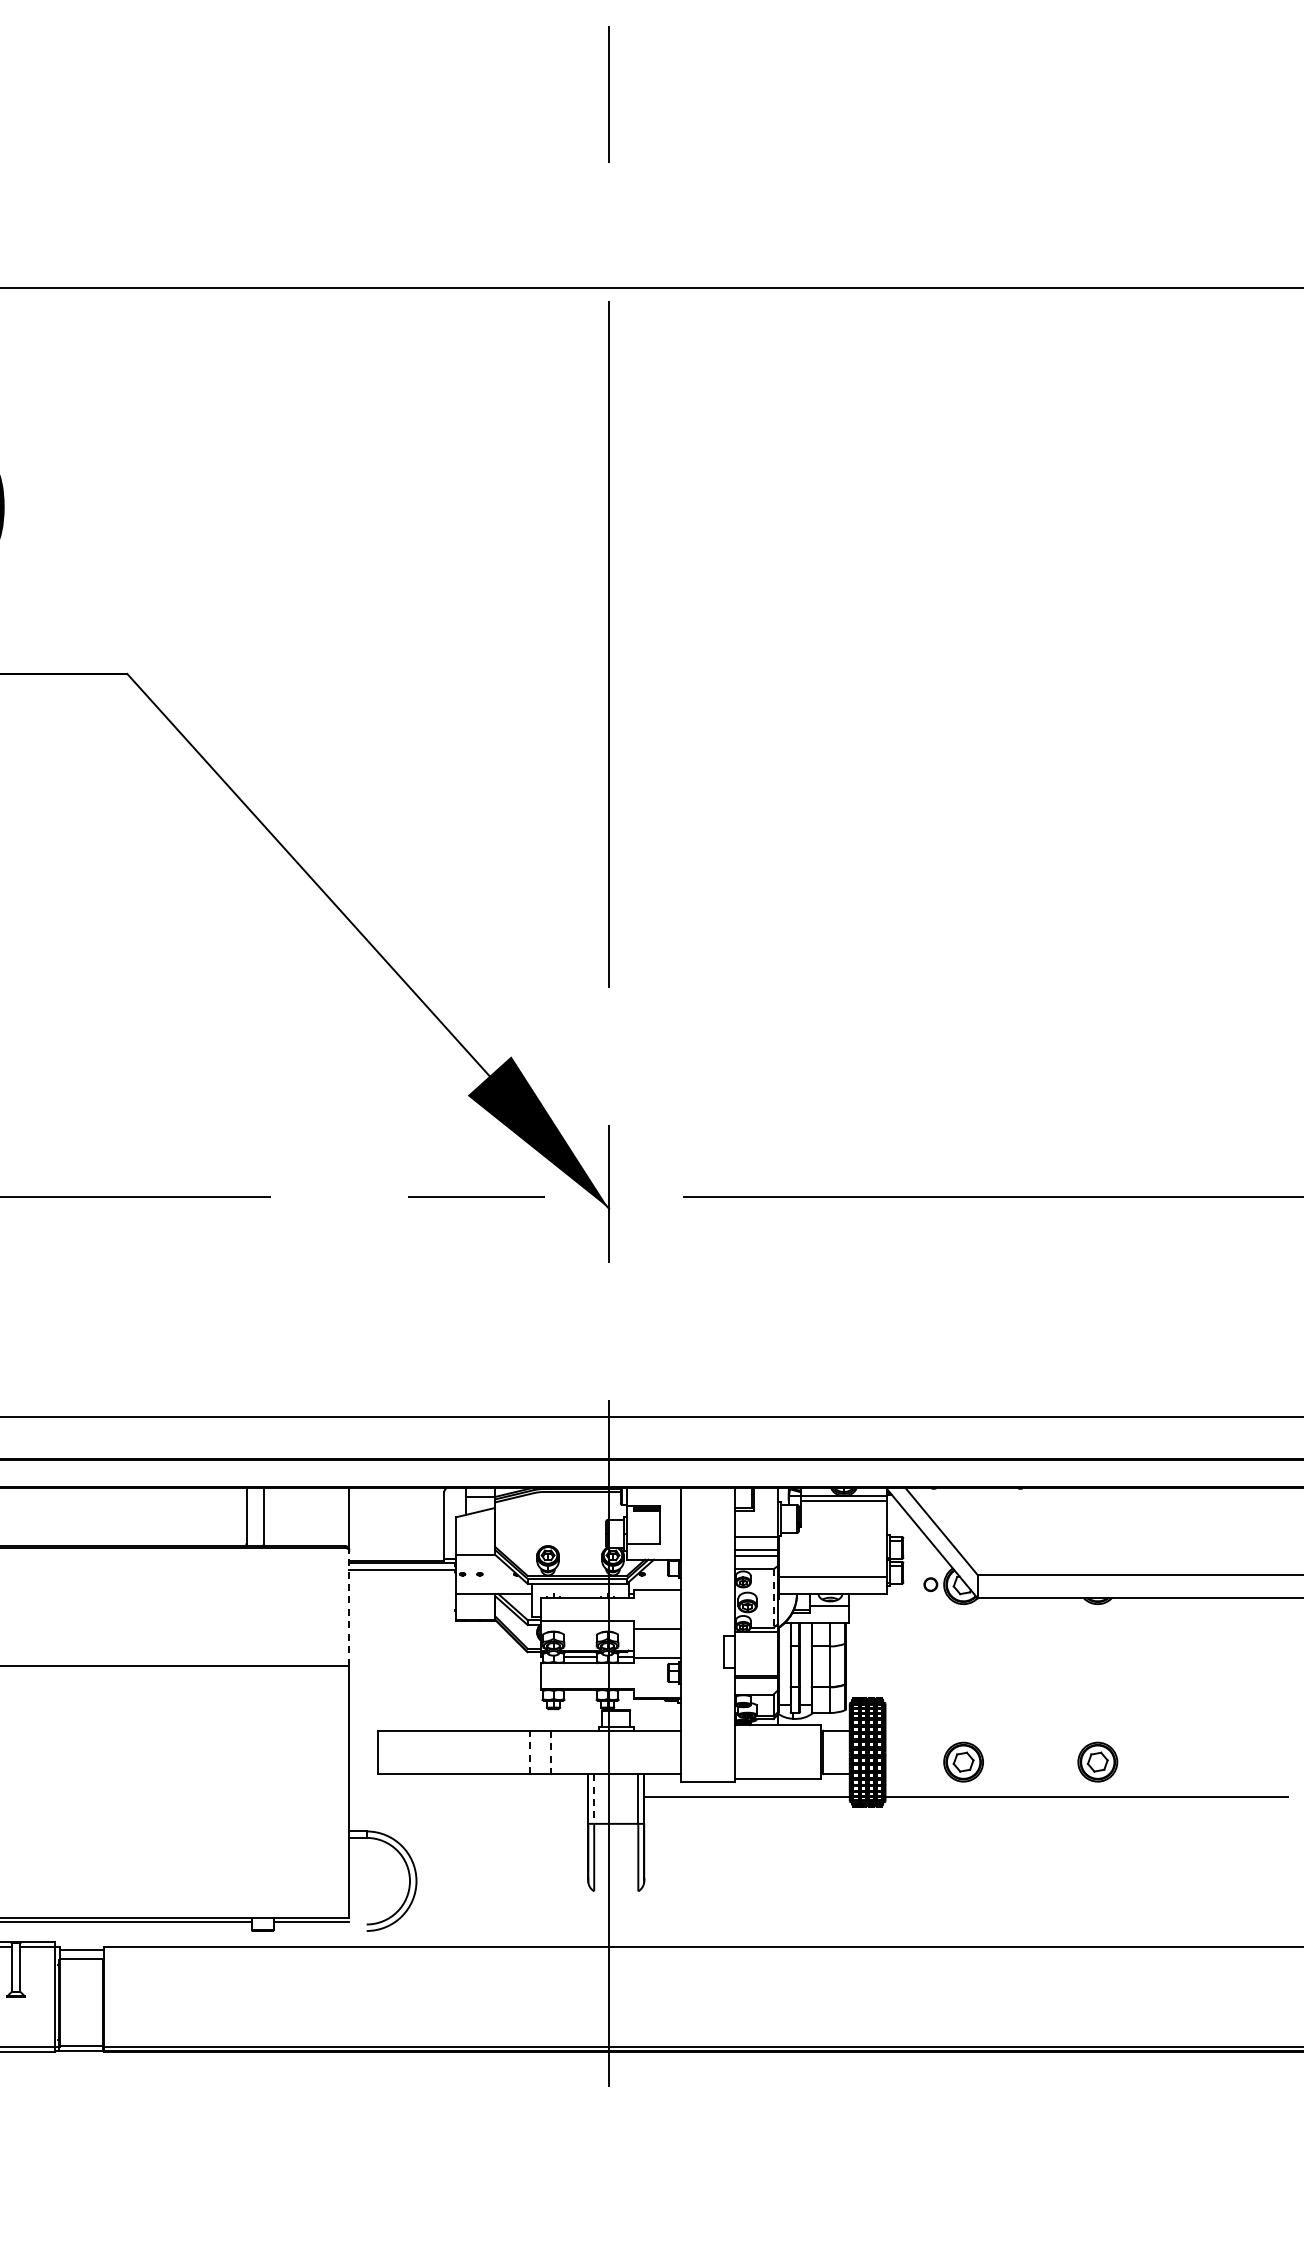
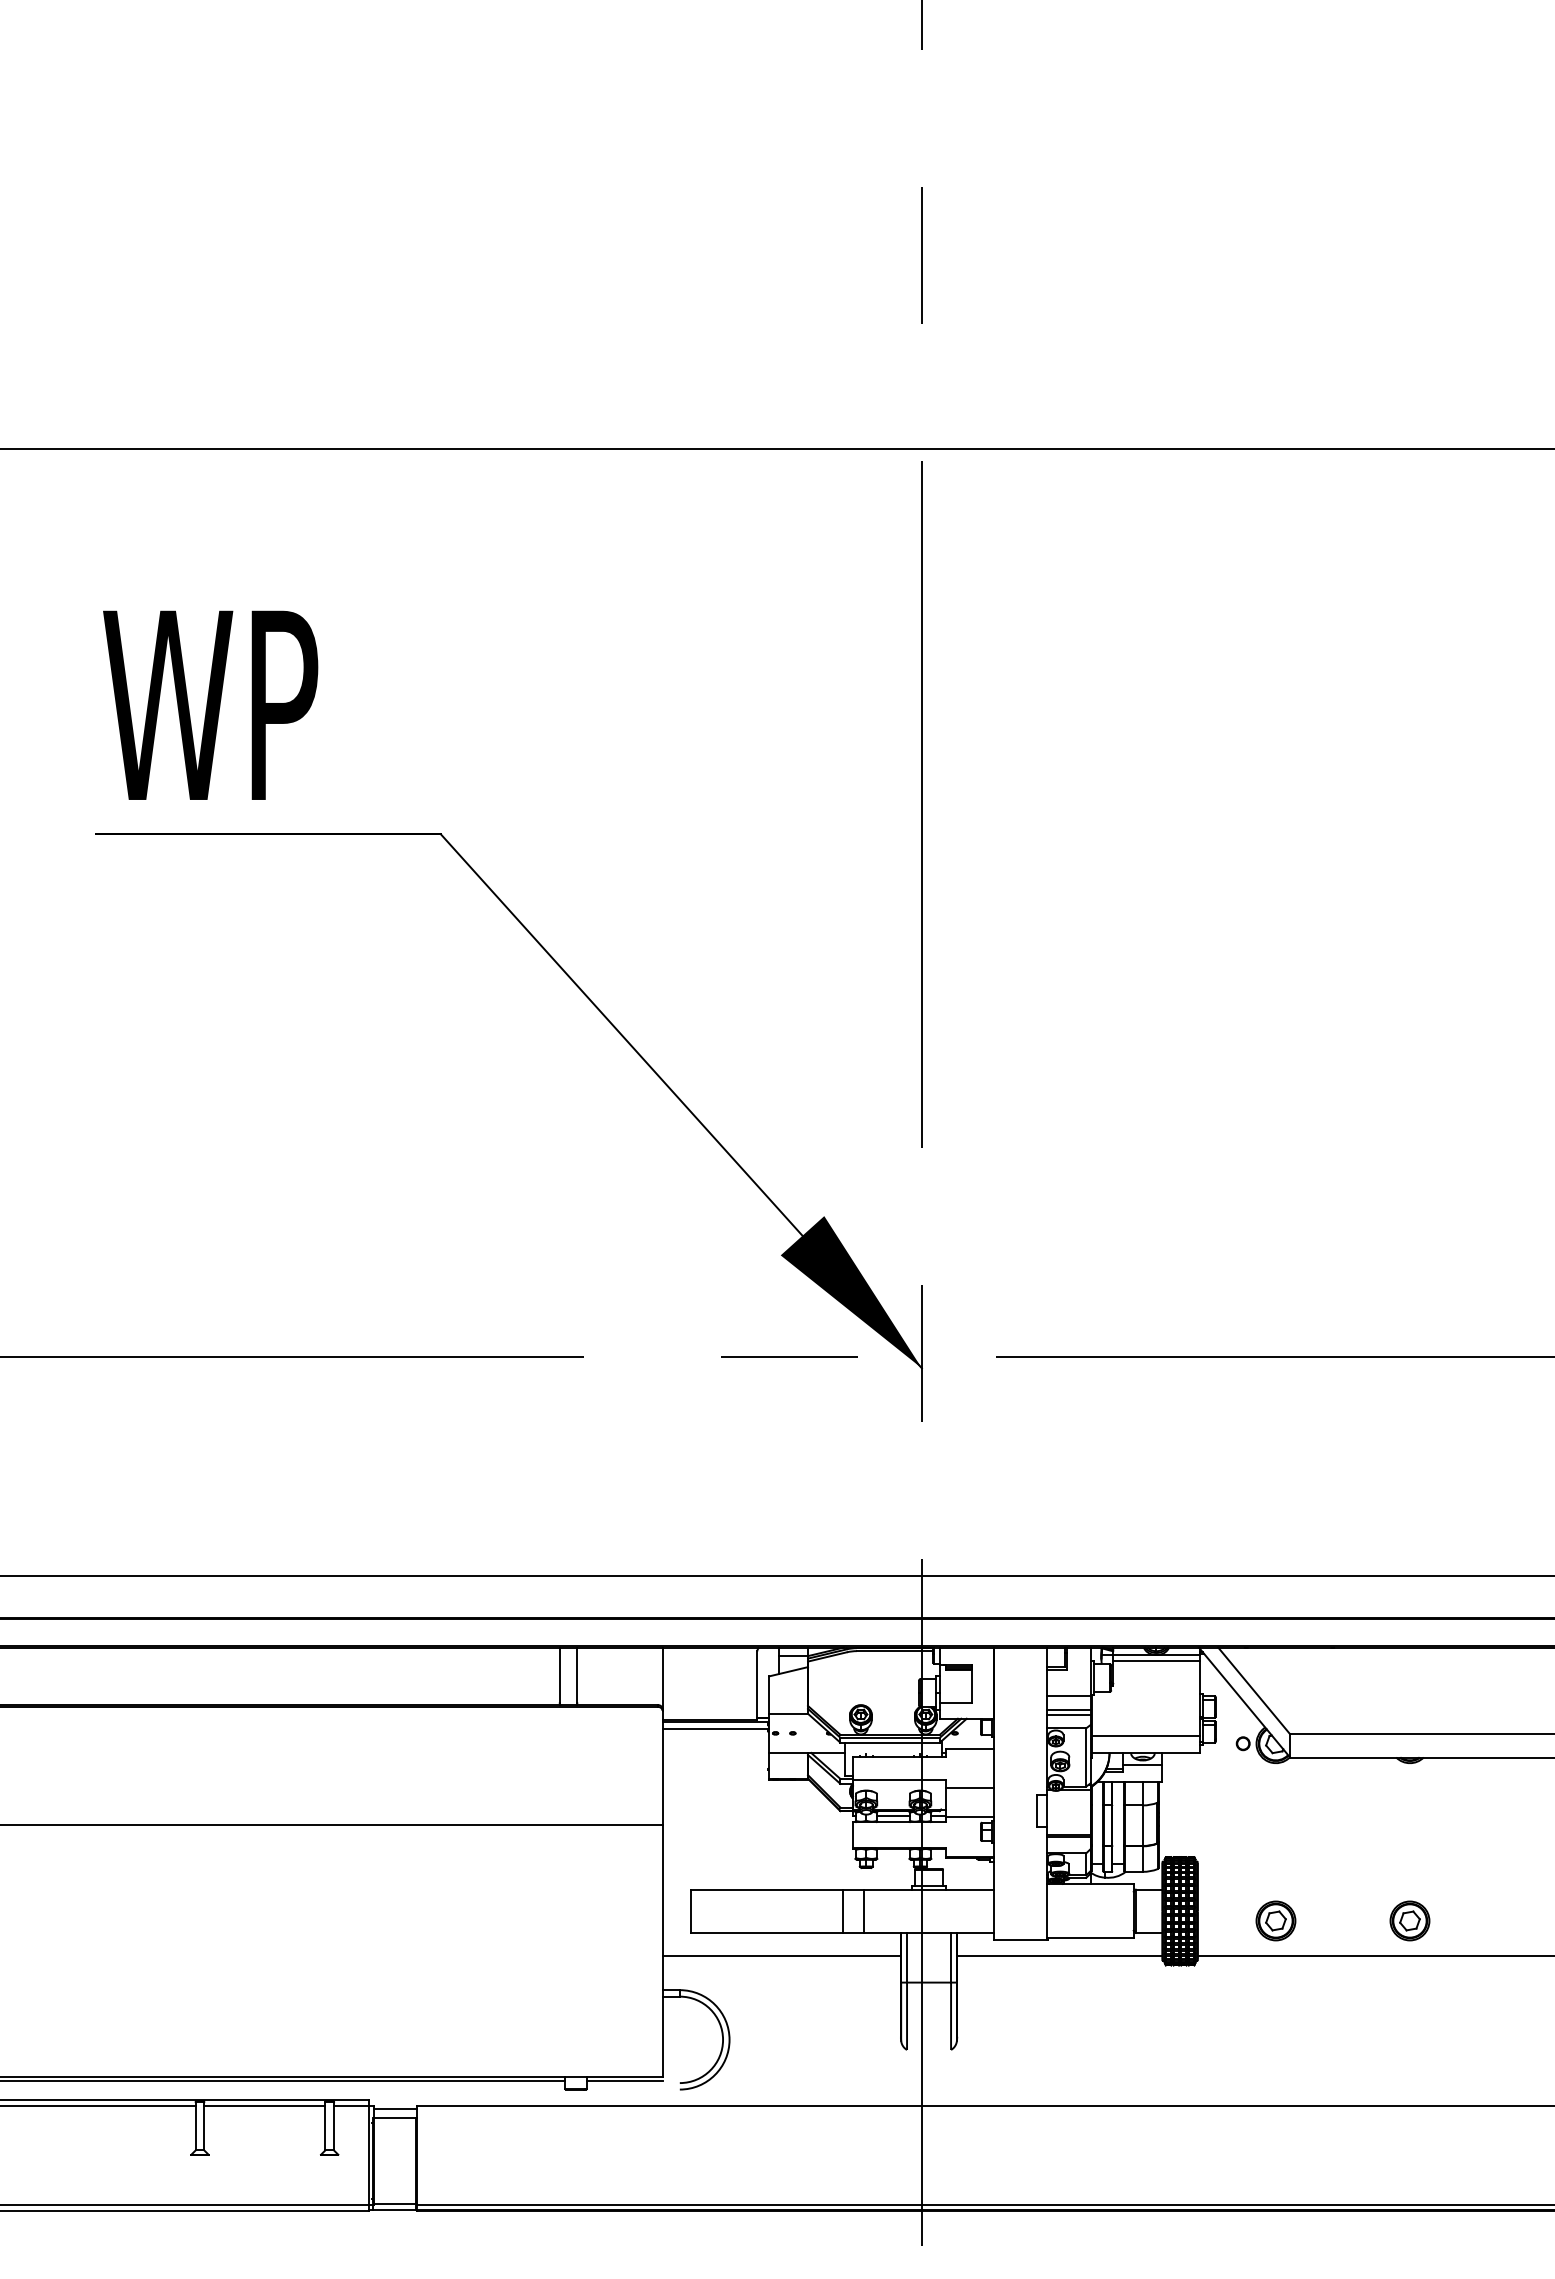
line: (773, 1599) -> (1086, 1758), dashed -> solid
line: (349, 1608) -> (662, 1767), dashed -> solid
line: (529, 1752) -> (842, 1911), dashed -> solid
line: (551, 1752) -> (864, 1911), dashed -> solid
line: (468, 1796) -> (781, 1955), added
line: (594, 1798) -> (907, 1957), dashed -> solid

